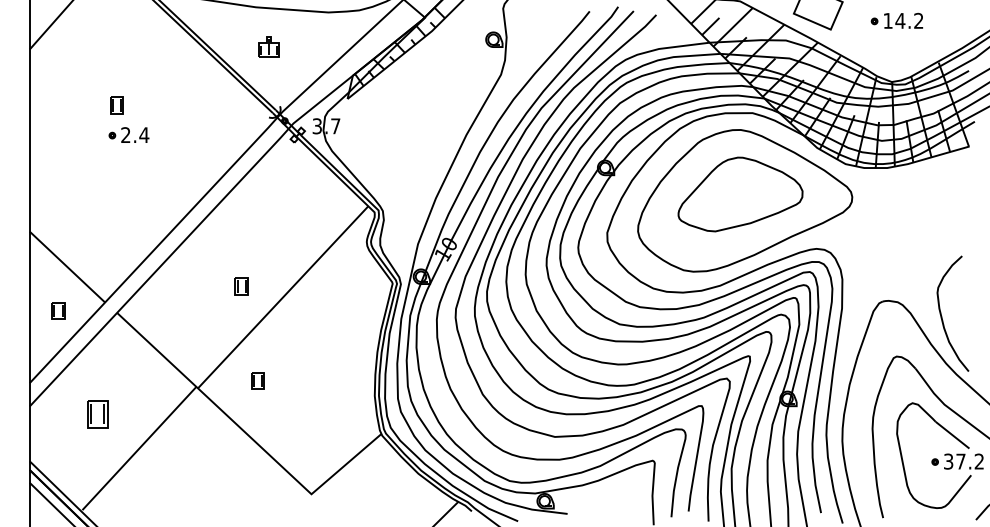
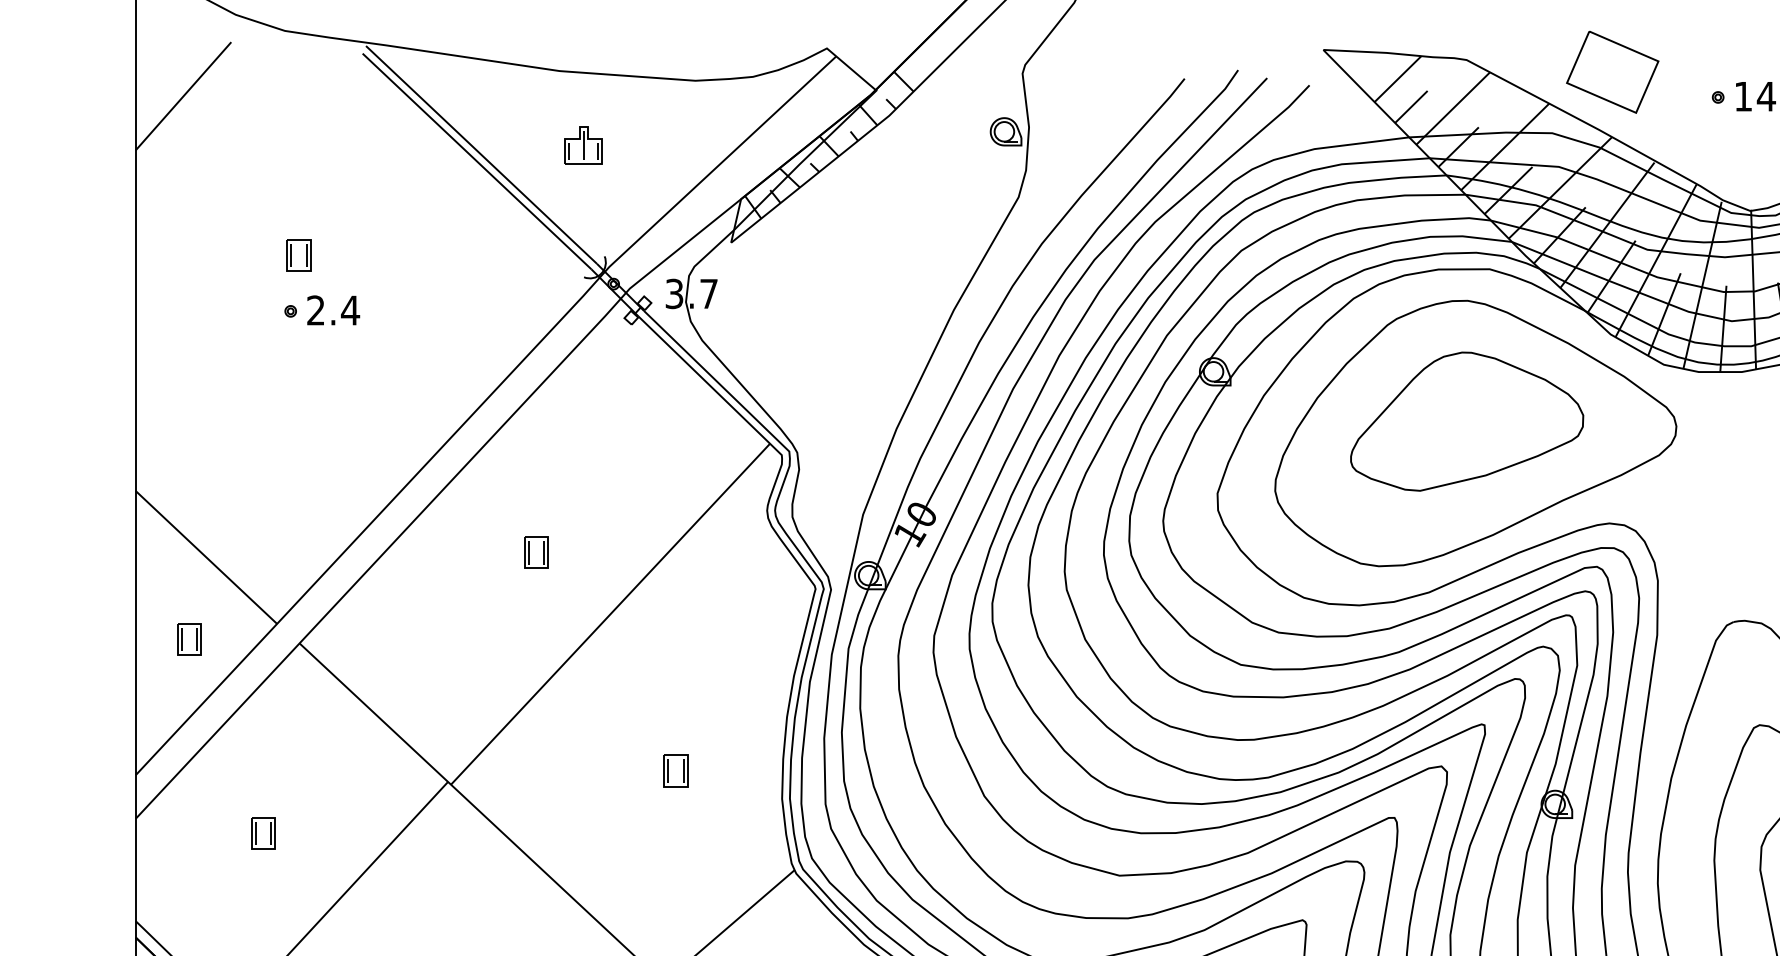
part: (241, 286) -> (536, 552), moved
part: (257, 380) -> (674, 769), moved
part: (97, 414) -> (262, 833), size x0.62

